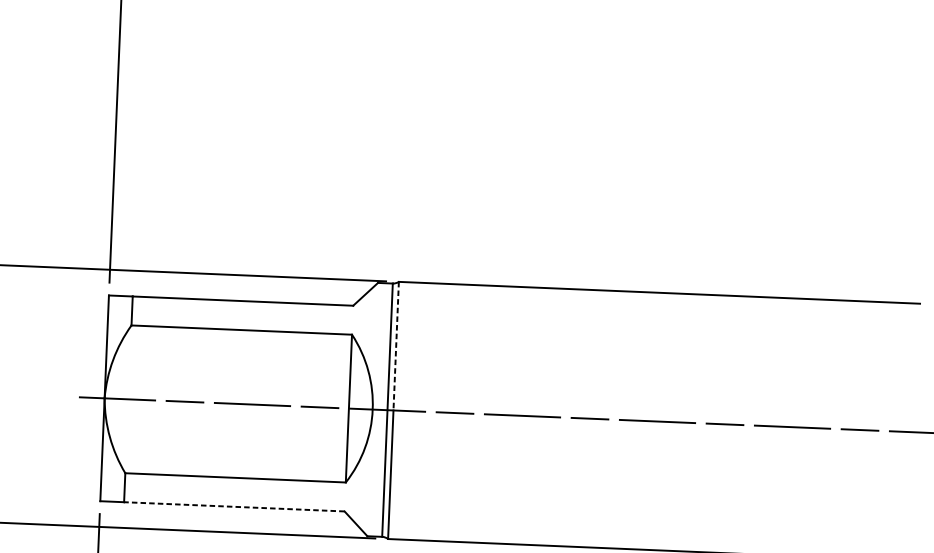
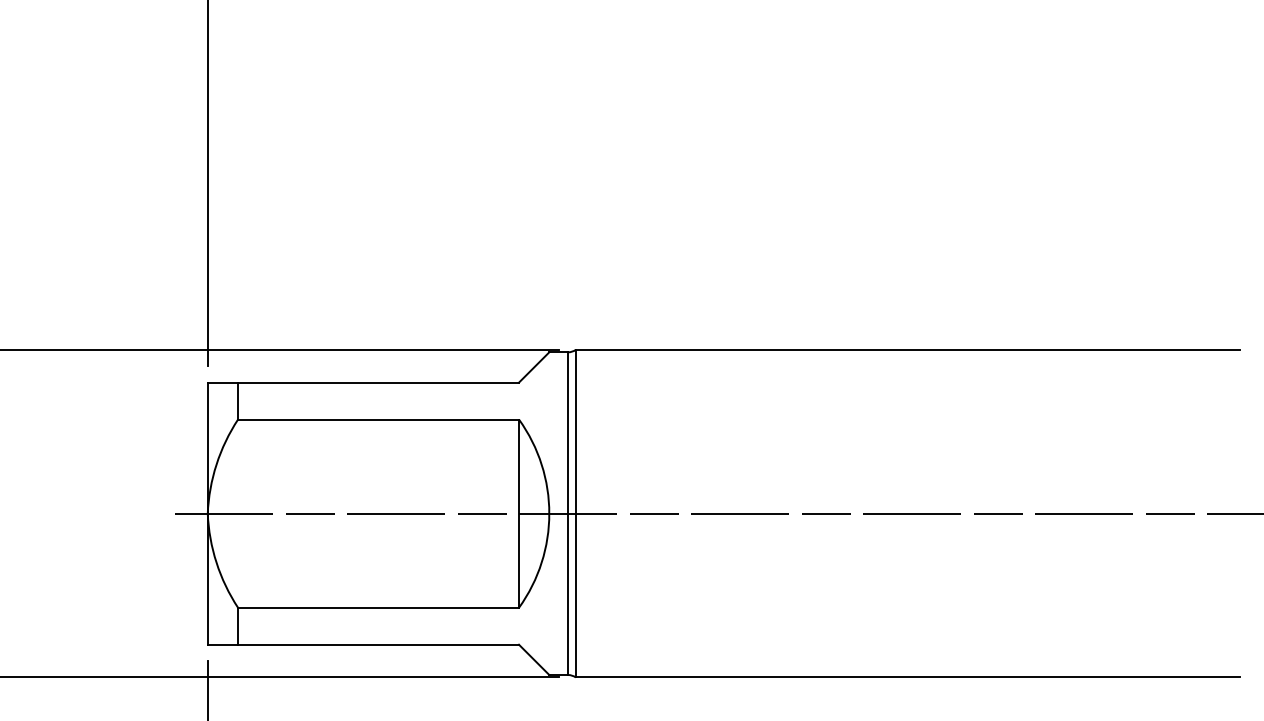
line: (395, 345) -> (575, 431), dashed -> solid
line: (234, 506) -> (378, 644), dashed -> solid

